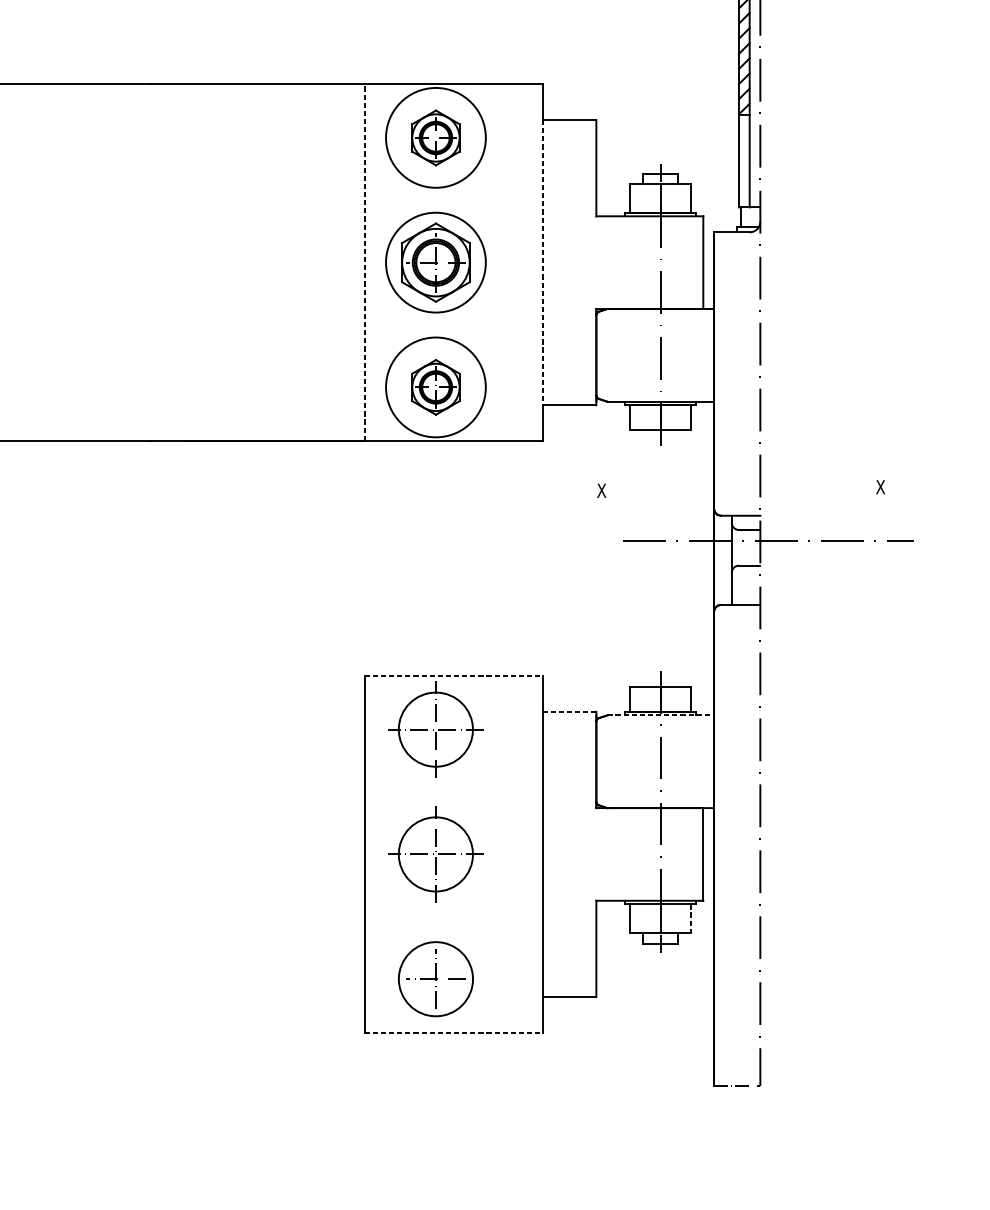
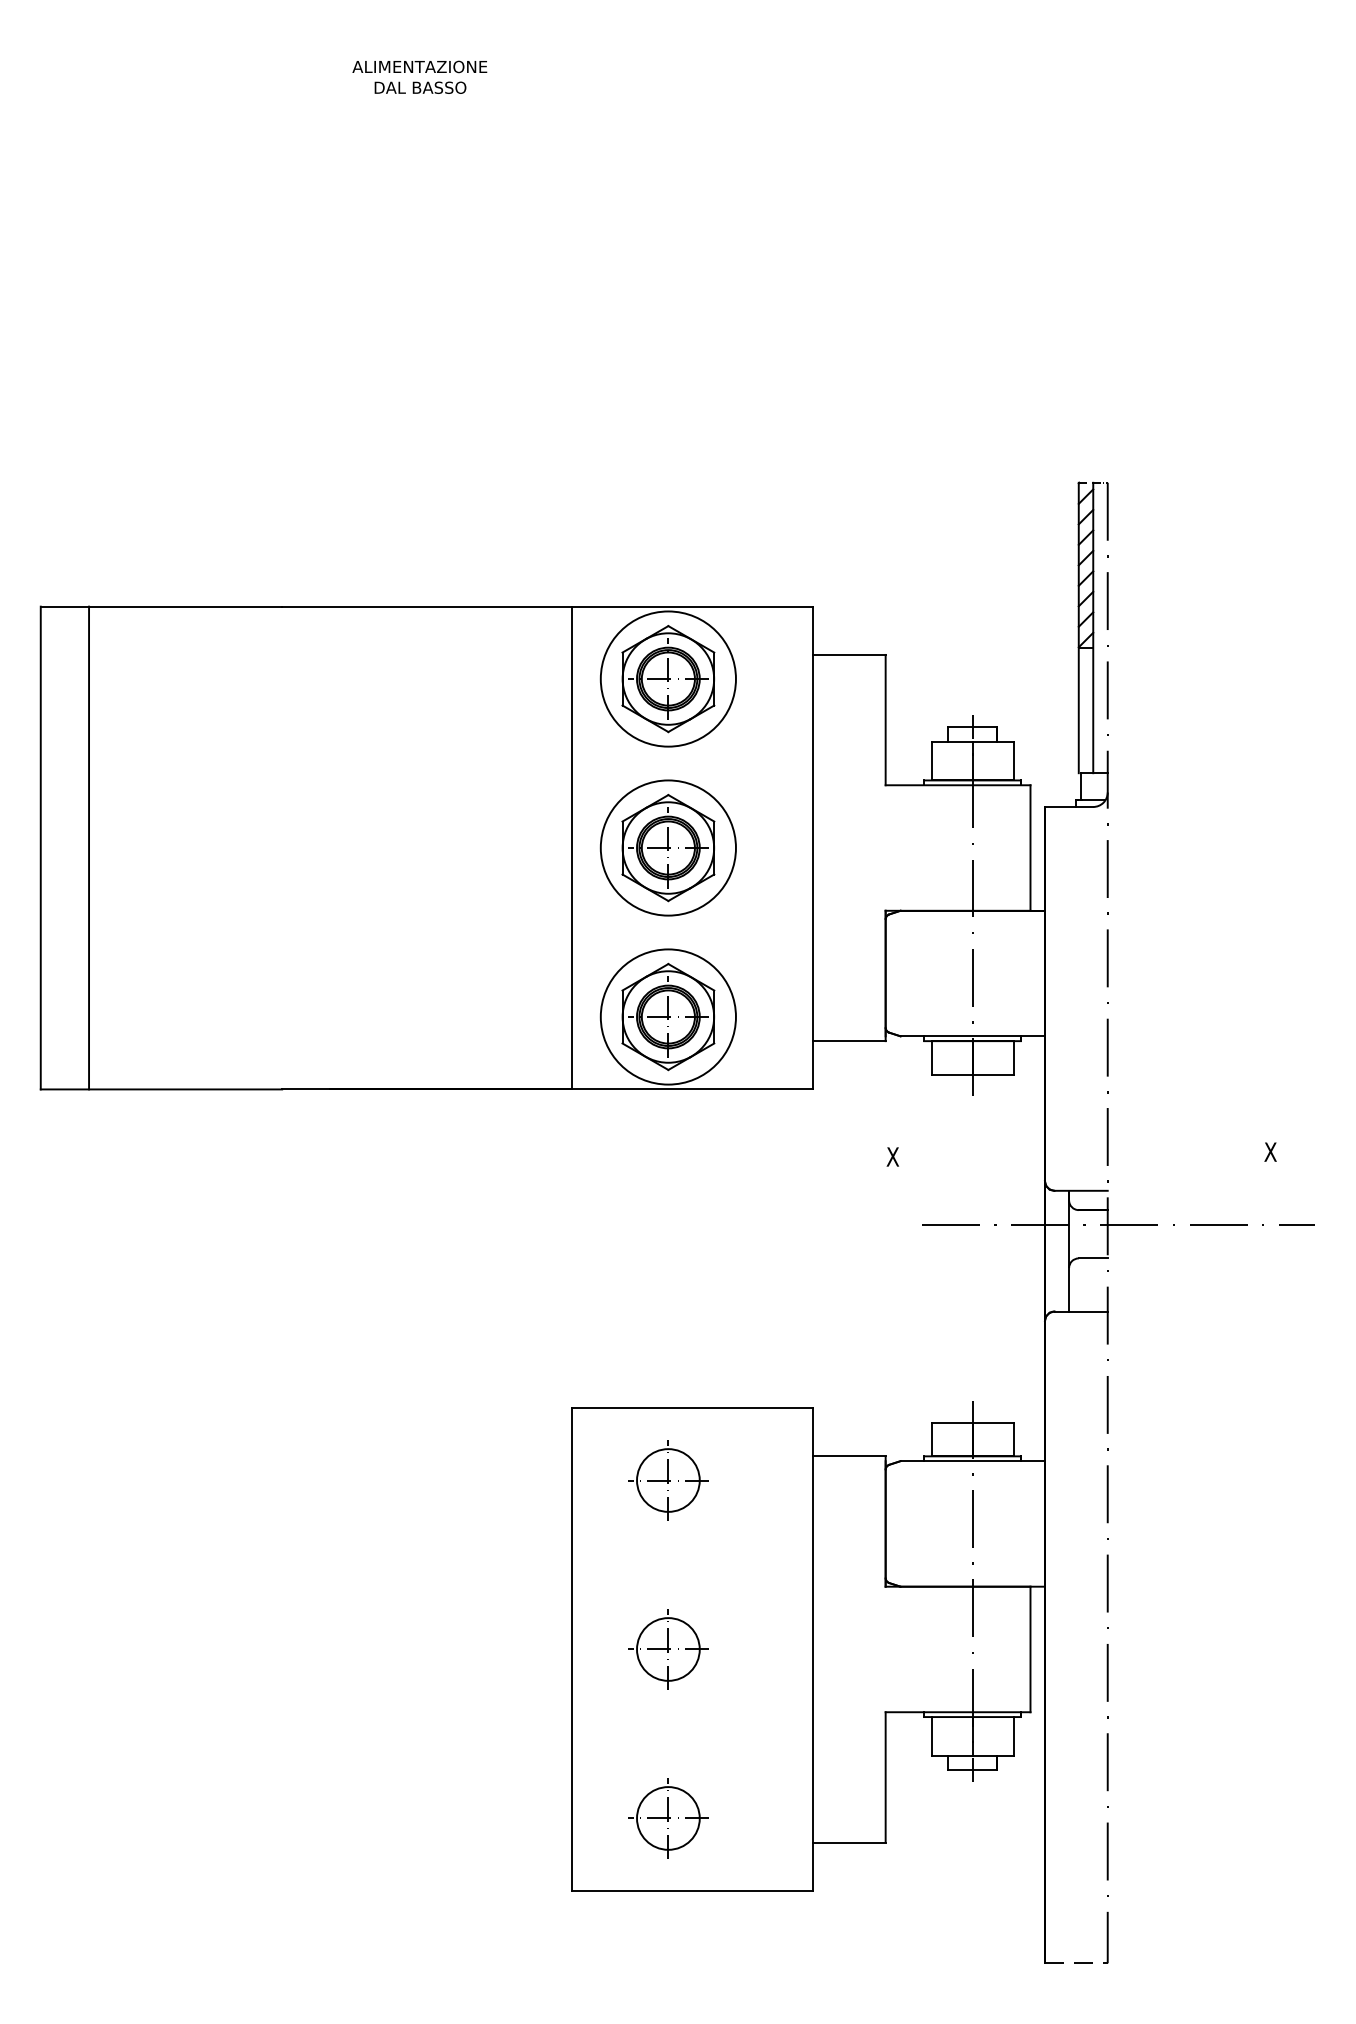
part: (436, 138) -> (668, 679), size x1.43
line: (8, 262) -> (89, 847), added
line: (364, 262) -> (571, 847), dashed -> solid
line: (543, 263) -> (813, 848), dashed -> solid
part: (436, 387) -> (668, 1016), size x1.43
line: (453, 676) -> (692, 1408), dashed -> solid
line: (568, 711) -> (848, 1456), dashed -> solid
line: (661, 715) -> (973, 1461), dashed -> solid
part: (436, 729) -> (668, 1480), size x0.62
part: (436, 854) -> (668, 1649), size x0.62
line: (690, 918) -> (1013, 1736), dashed -> solid
circle: (436, 979) -> (668, 1818), size x0.62
line: (453, 1032) -> (692, 1890), dashed -> solid

